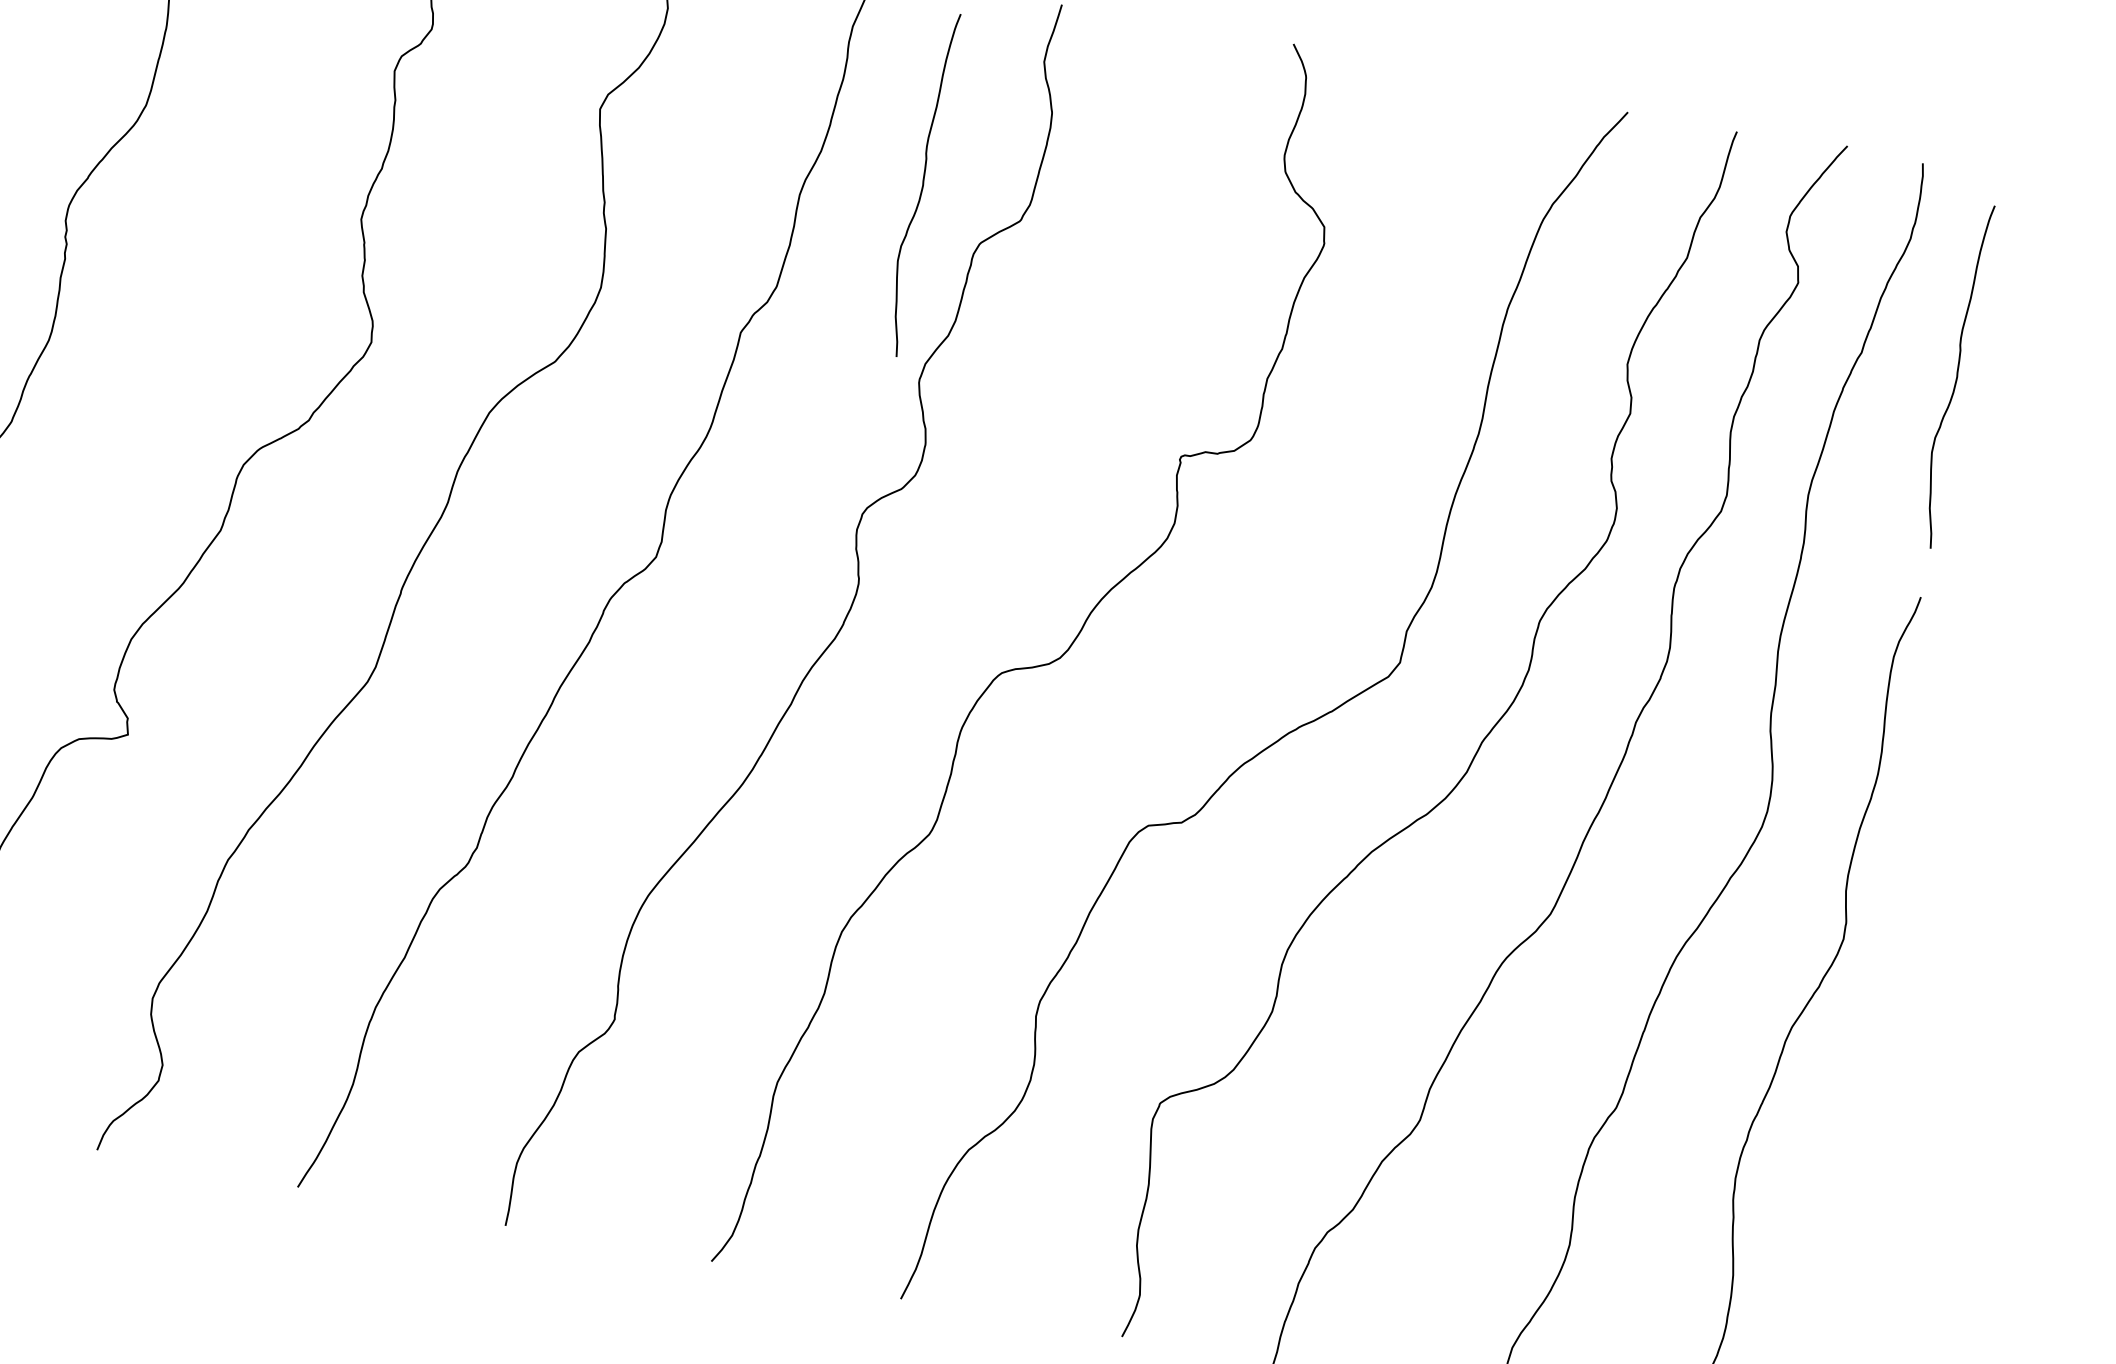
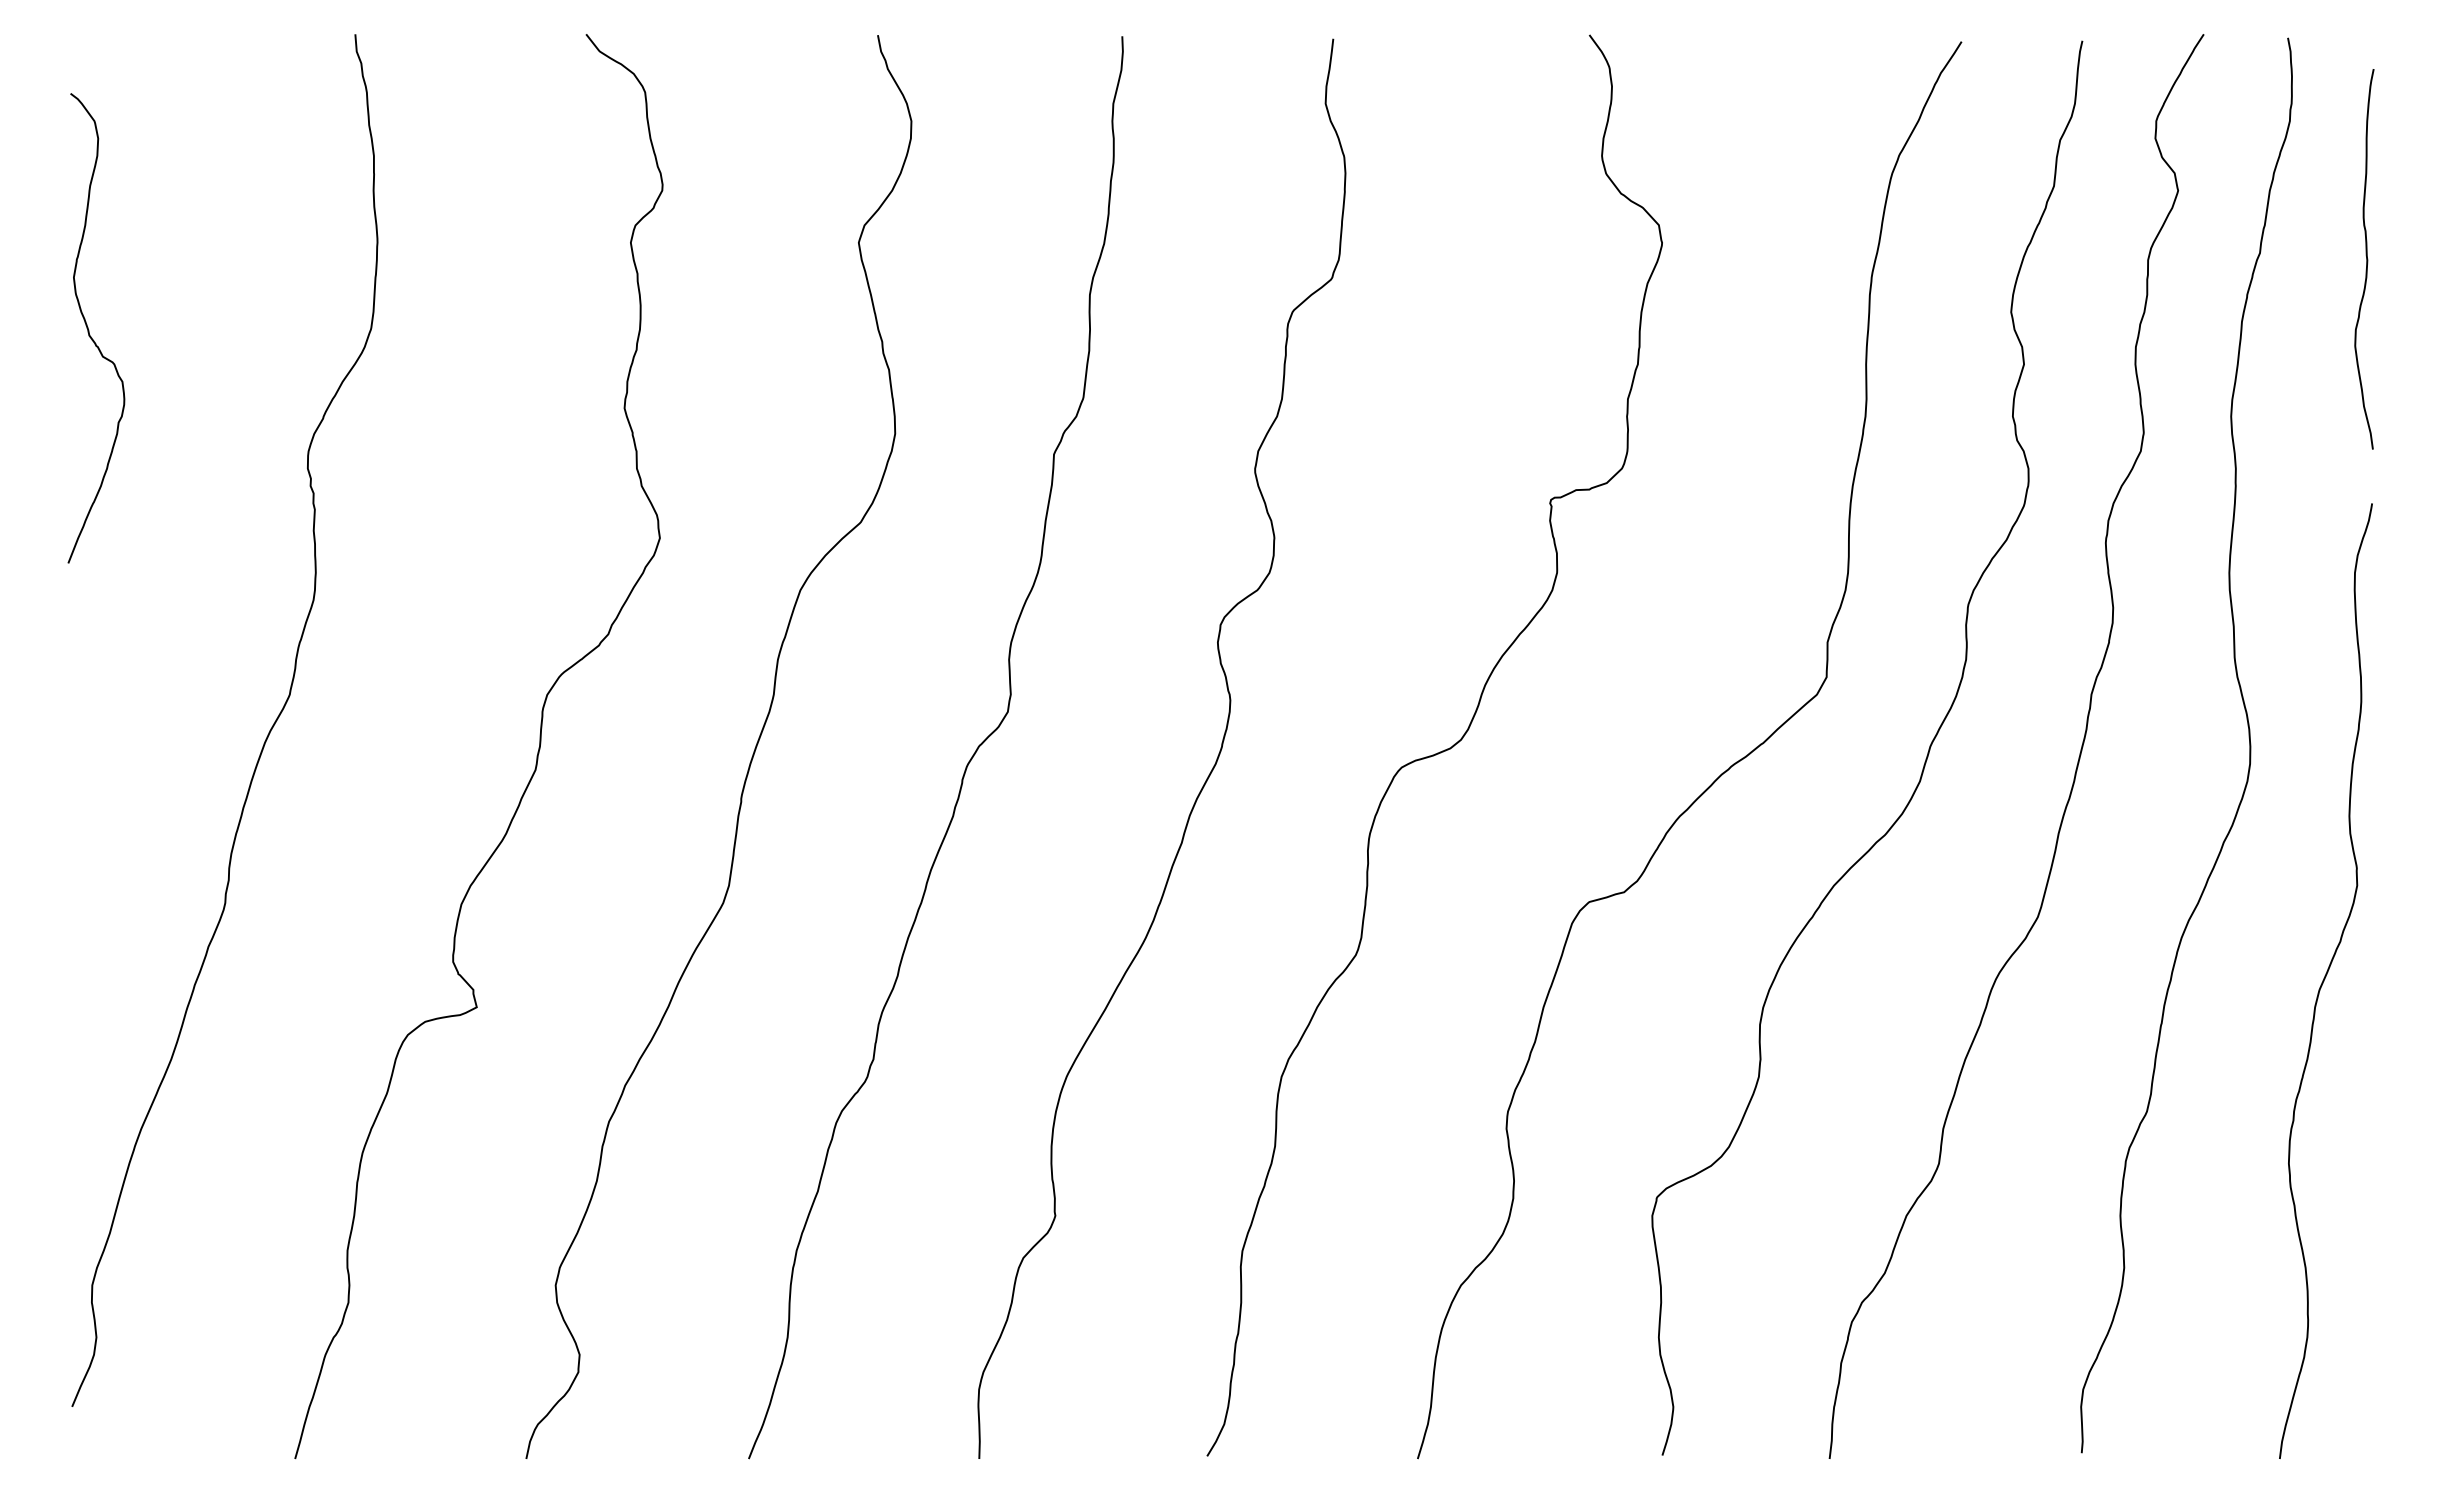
curve: (922, 184) -> (1219, 259), removed

